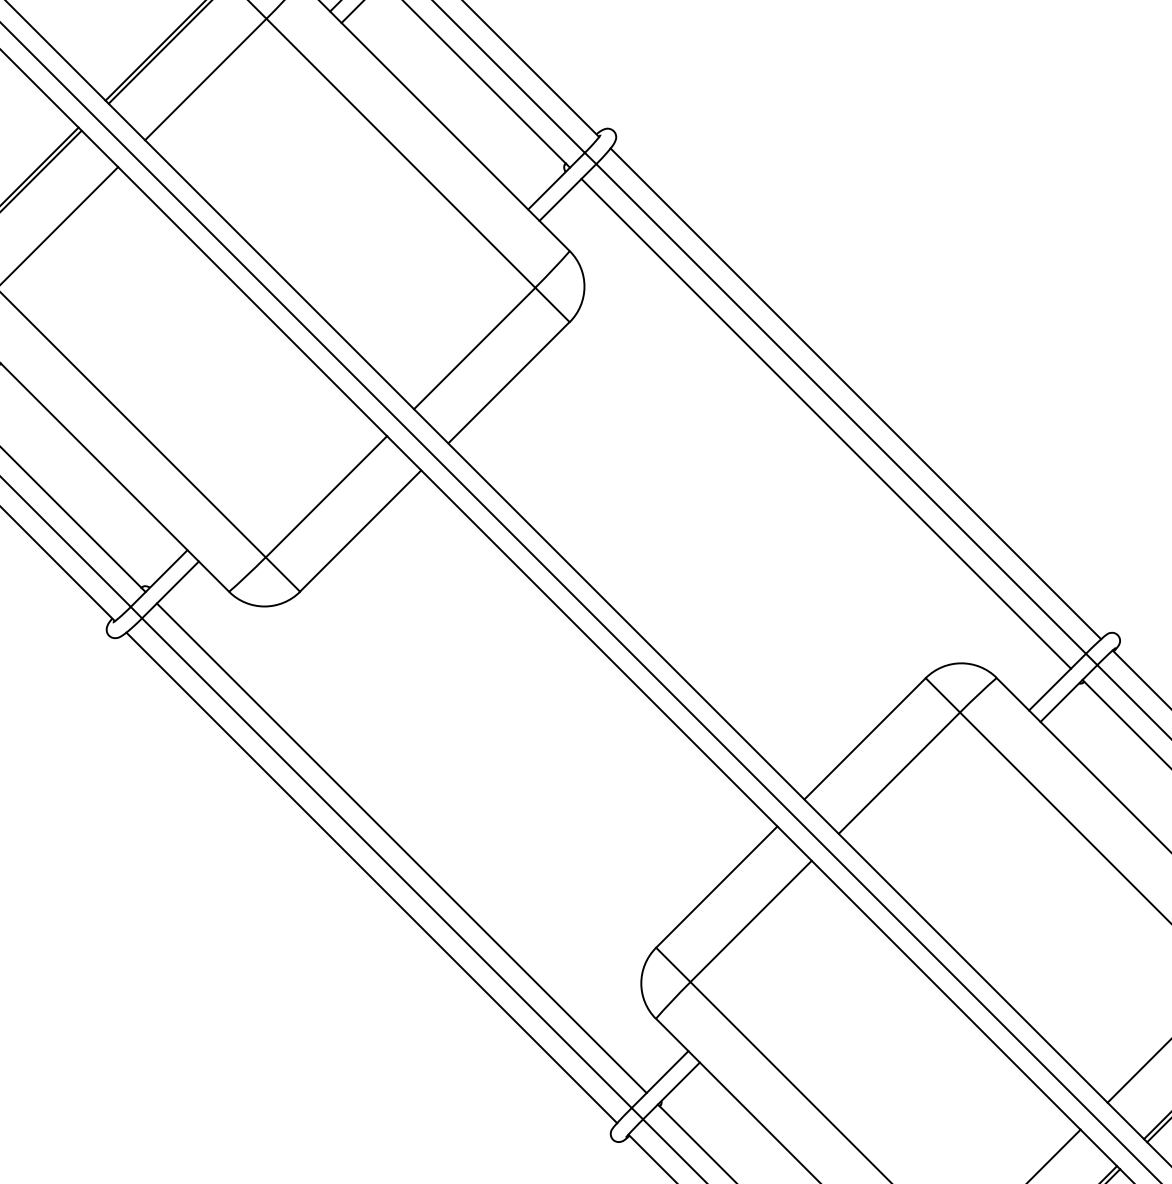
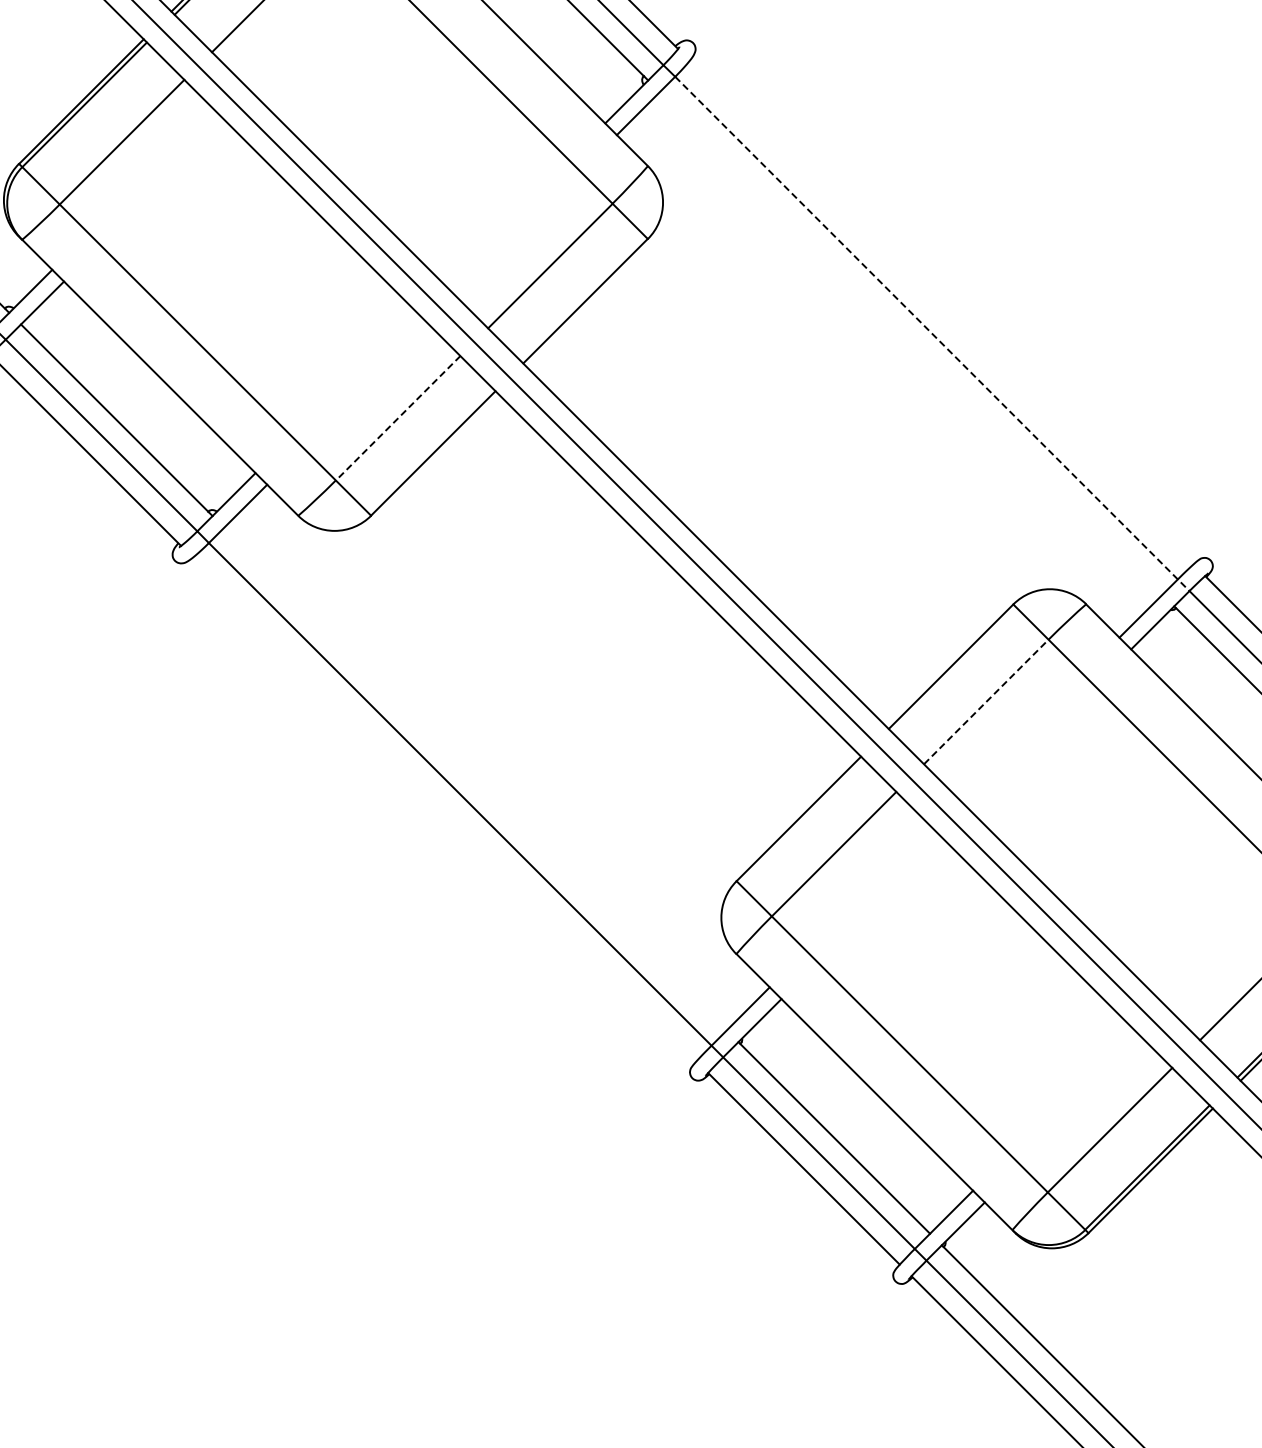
line: (855, 393) -> (941, 312), removed
line: (846, 414) -> (932, 333), solid -> dashed
line: (825, 423) -> (910, 343), removed
line: (325, 497) -> (397, 418), solid -> dashed
line: (899, 772) -> (986, 701), solid -> dashed
line: (401, 847) -> (475, 778), removed
line: (371, 877) -> (444, 809), removed

